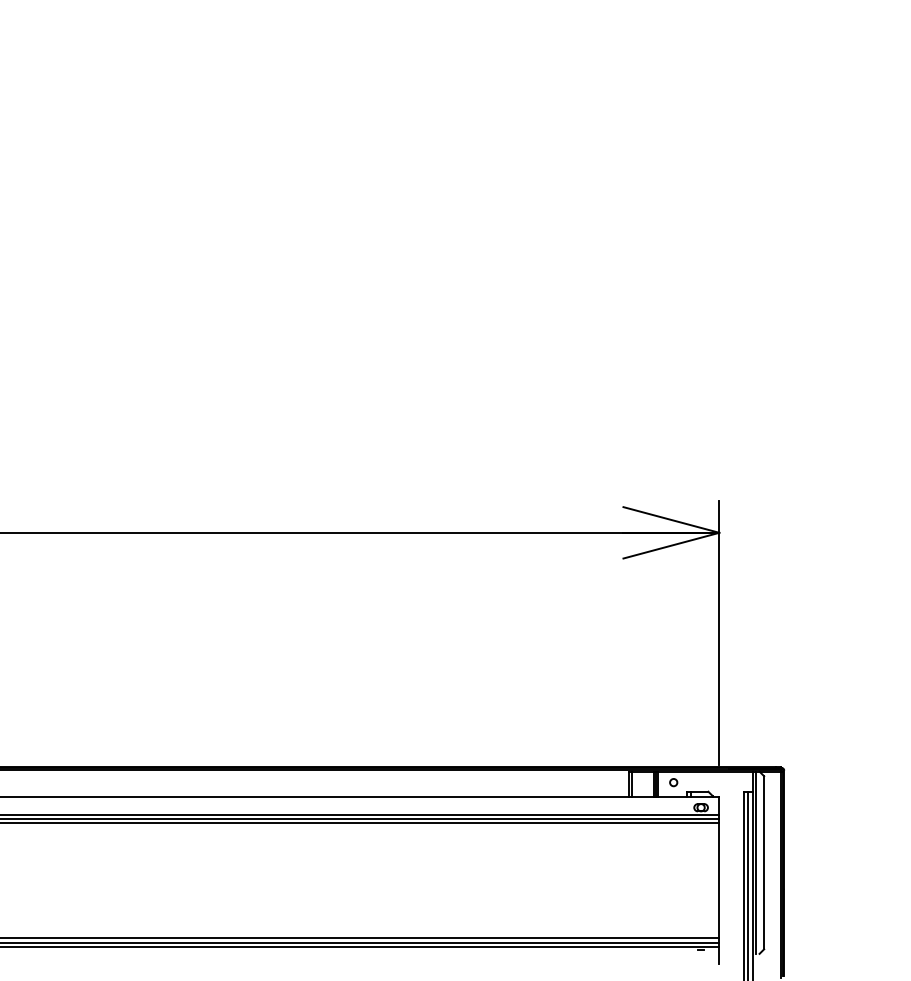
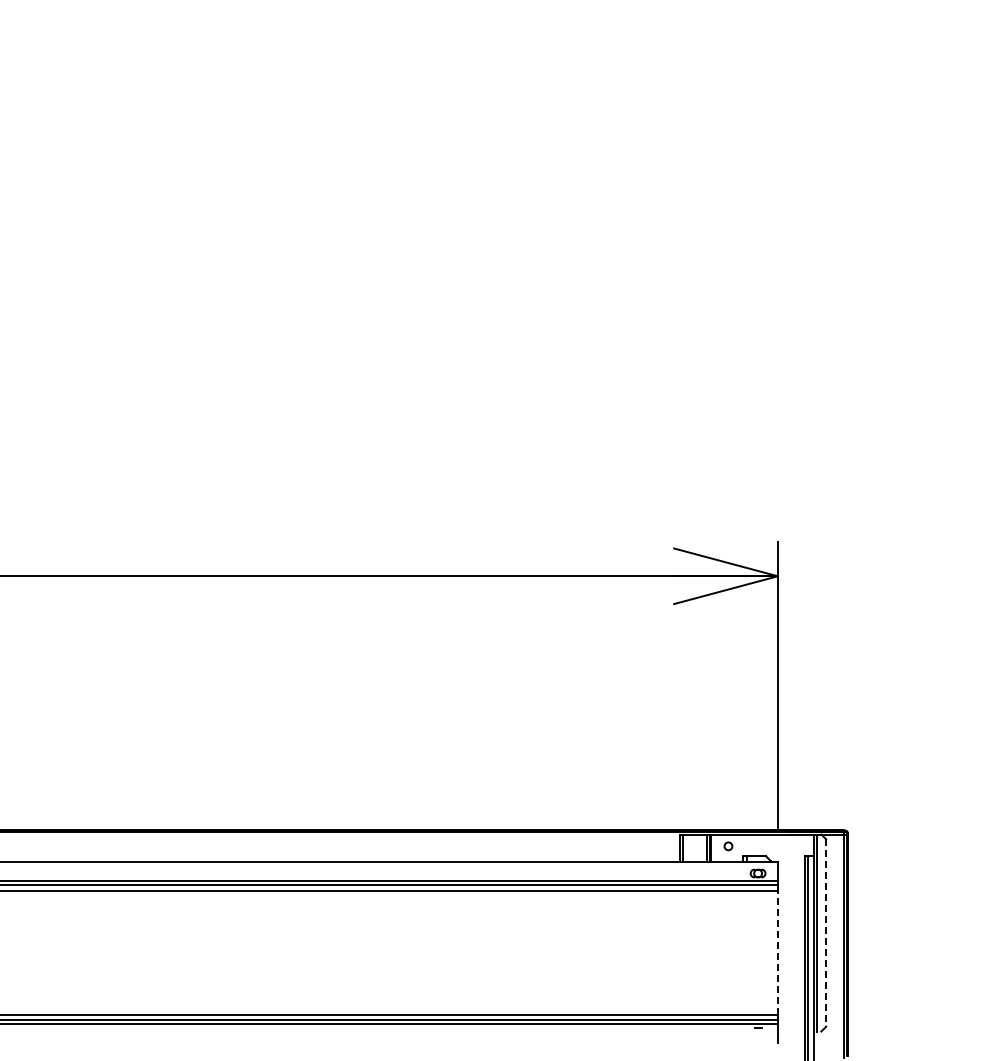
line: (764, 863) -> (826, 933), solid -> dashed
line: (719, 880) -> (777, 952), solid -> dashed

